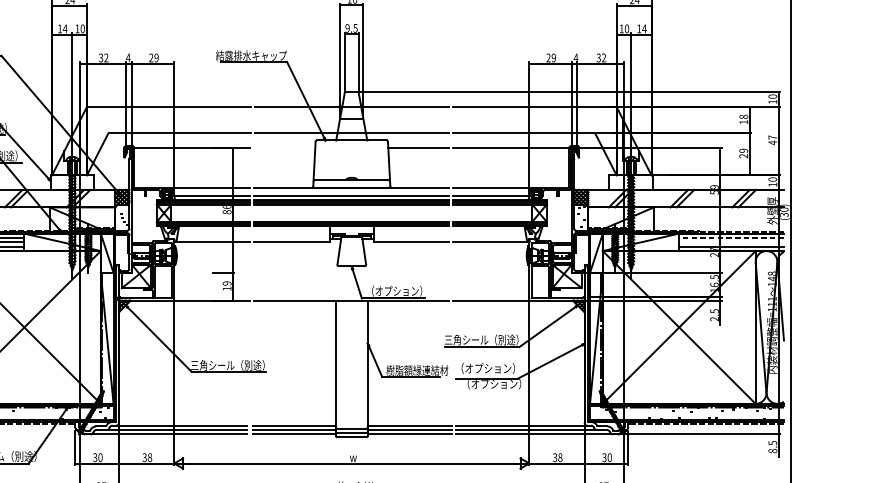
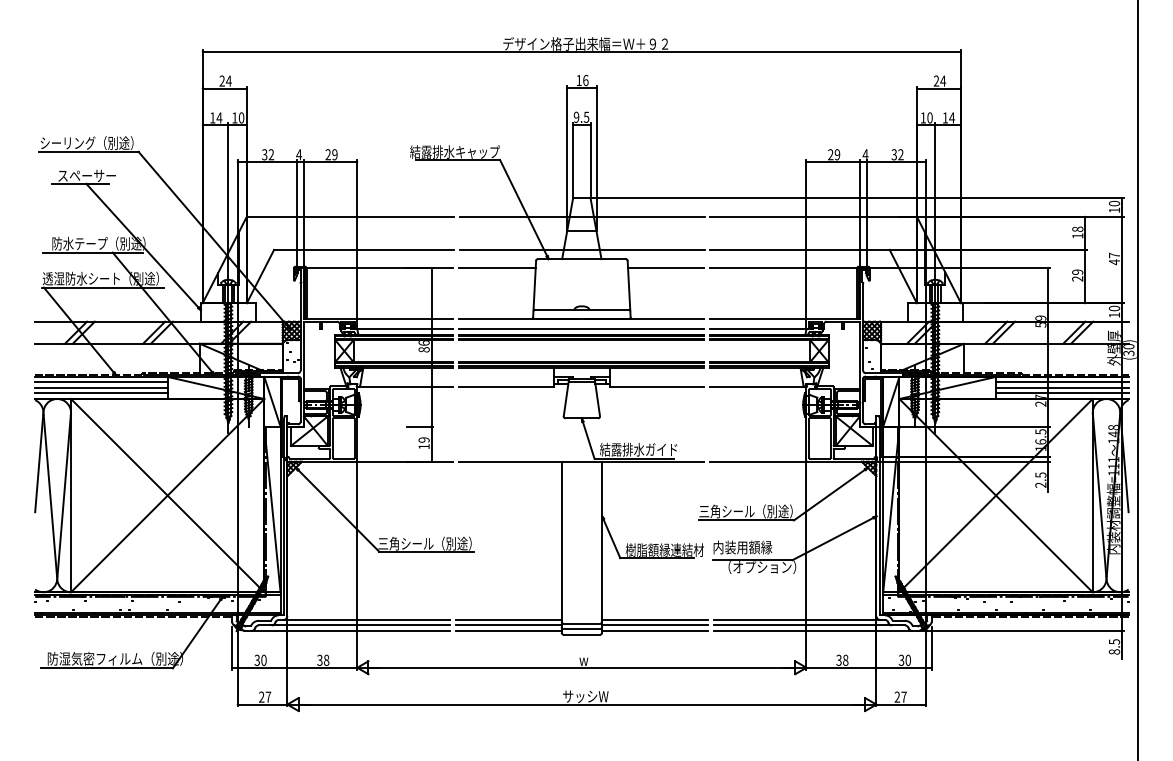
line: (284, 147) -> (496, 268), added
line: (730, 238) -> (1061, 382), dashed -> solid
line: (731, 241) -> (1062, 387), added
text: (396, 290) -> (638, 449), （オプション） -> 結露排水ガイド
text: (485, 368) -> (750, 547), （オプション） -> 内装用額縁

